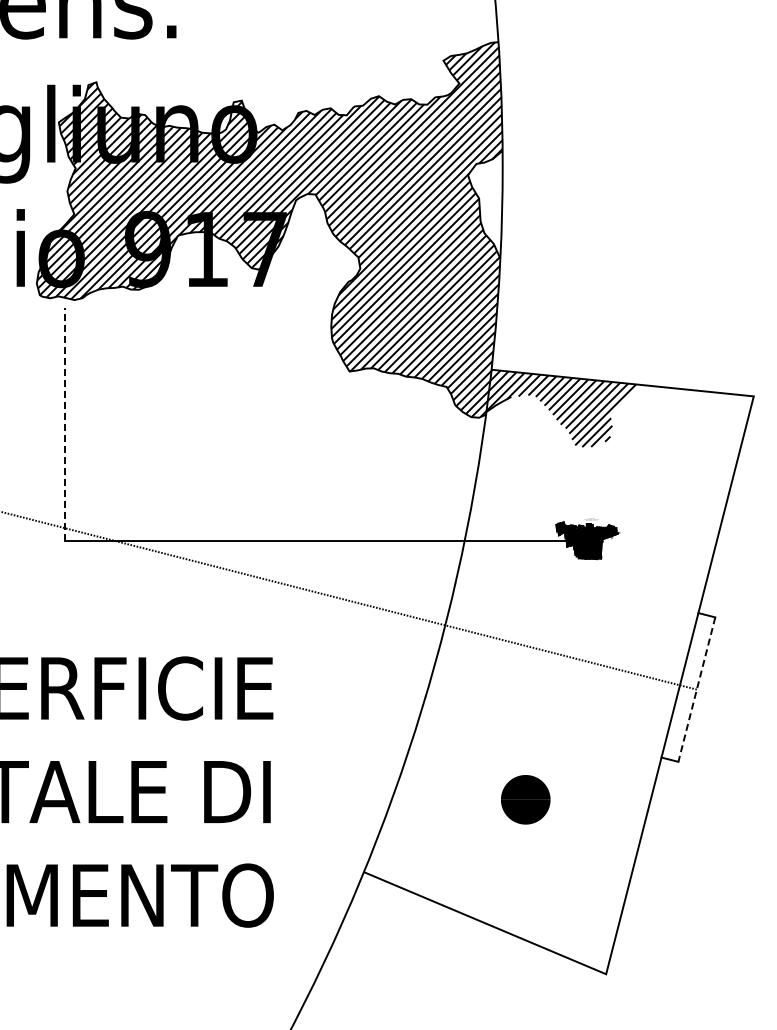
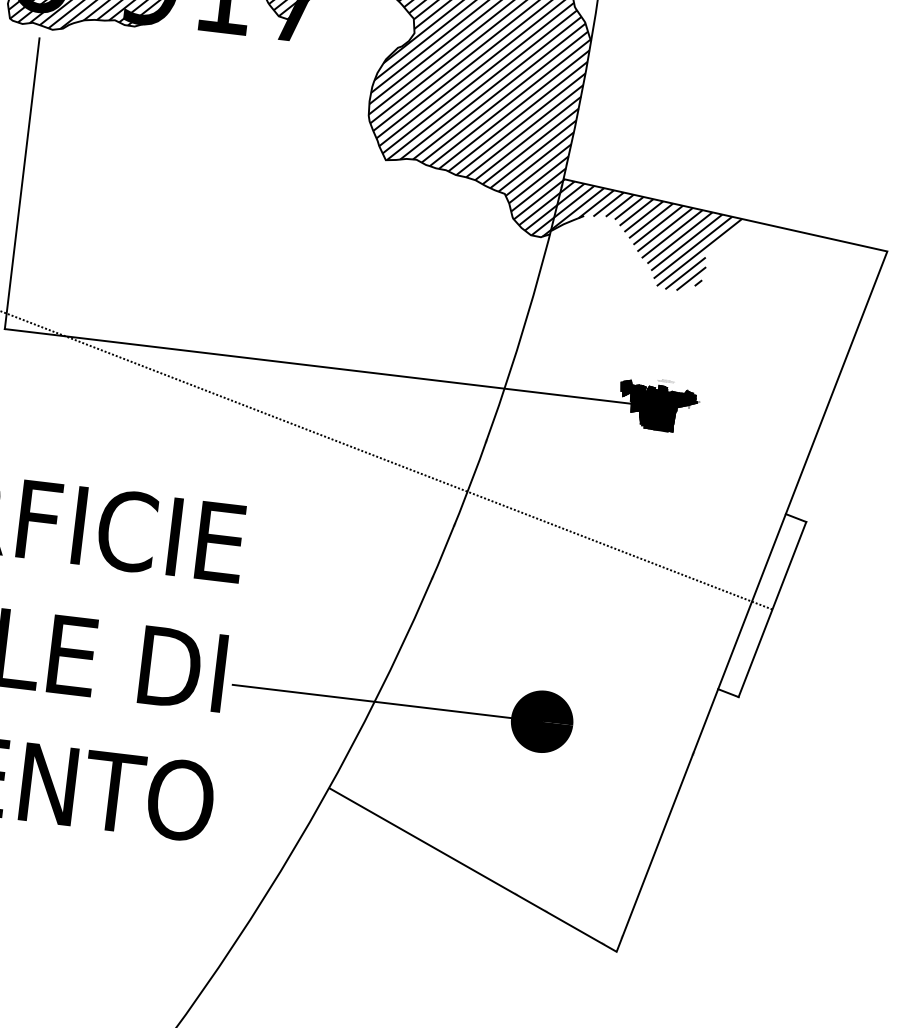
line: (65, 423) -> (22, 182), dashed -> solid
line: (696, 689) -> (772, 609), dashed -> solid
line: (401, 799) -> (386, 702), added

